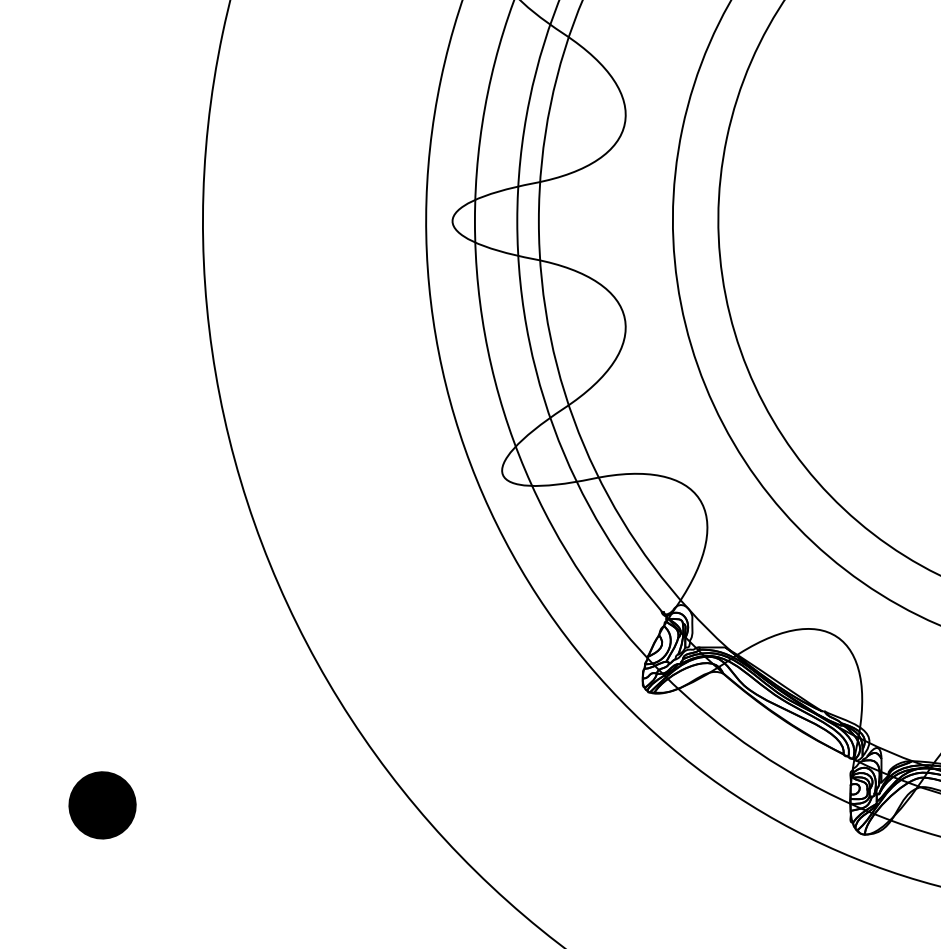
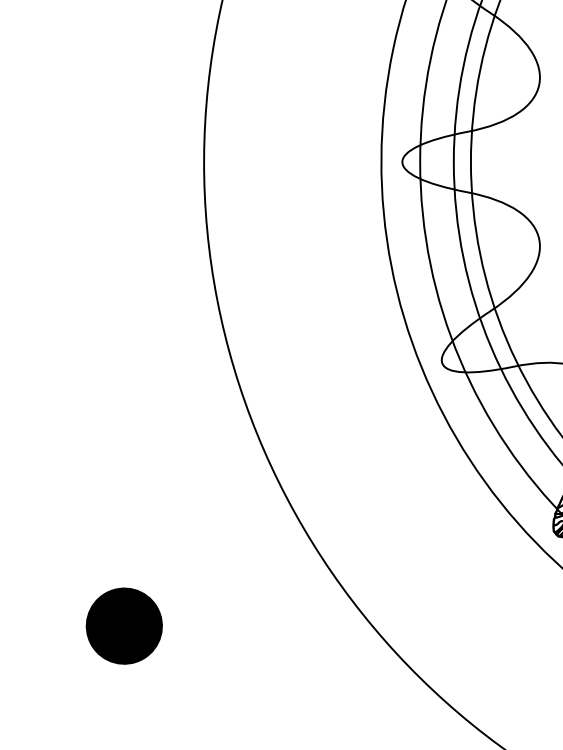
part: (102, 805) -> (124, 626), size x1.43

